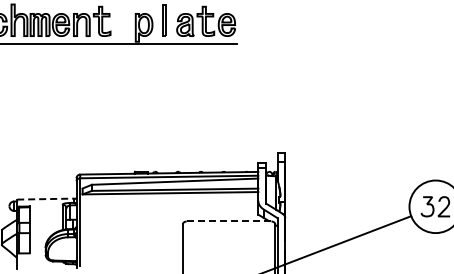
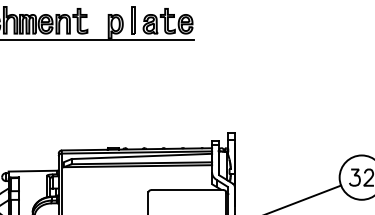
line: (45, 199) -> (32, 171), dashed -> solid
line: (229, 221) -> (187, 190), dashed -> solid

